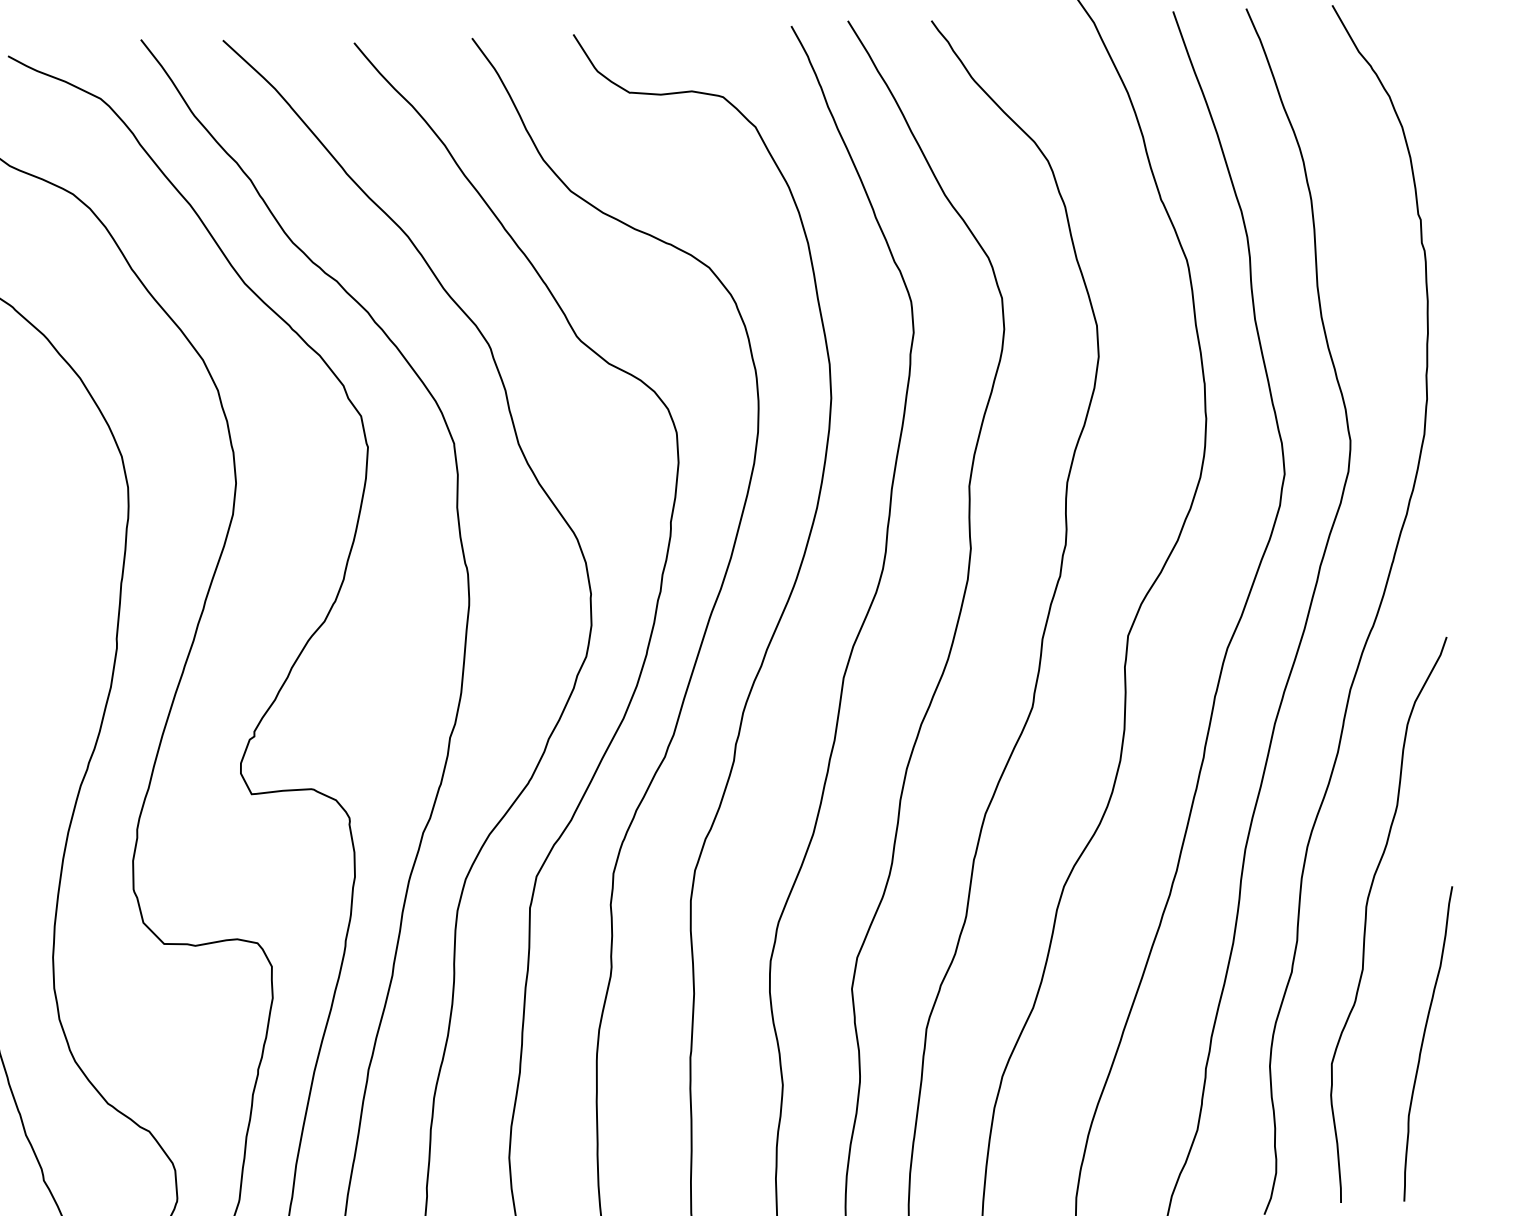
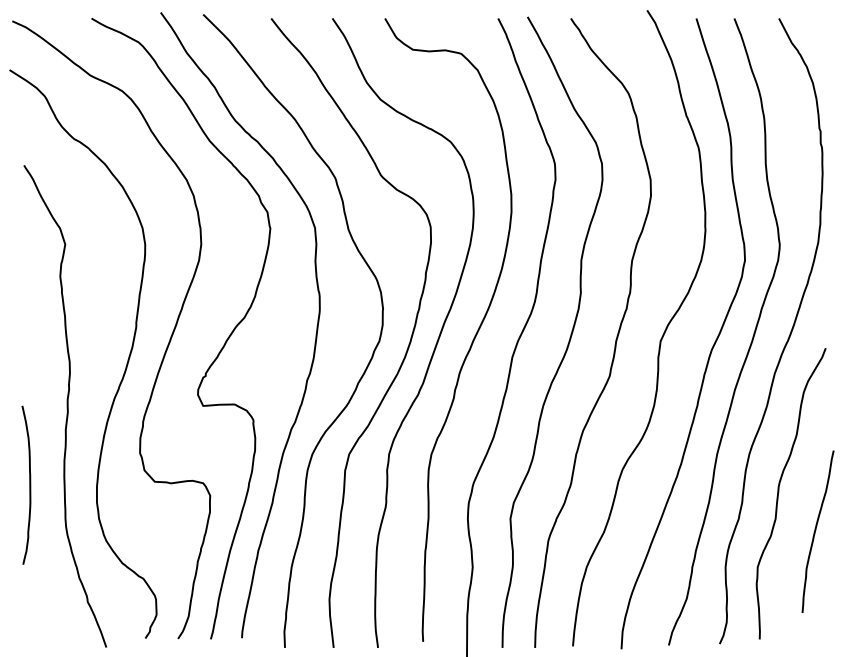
curve: (1425, 1041) -> (816, 530), moved

